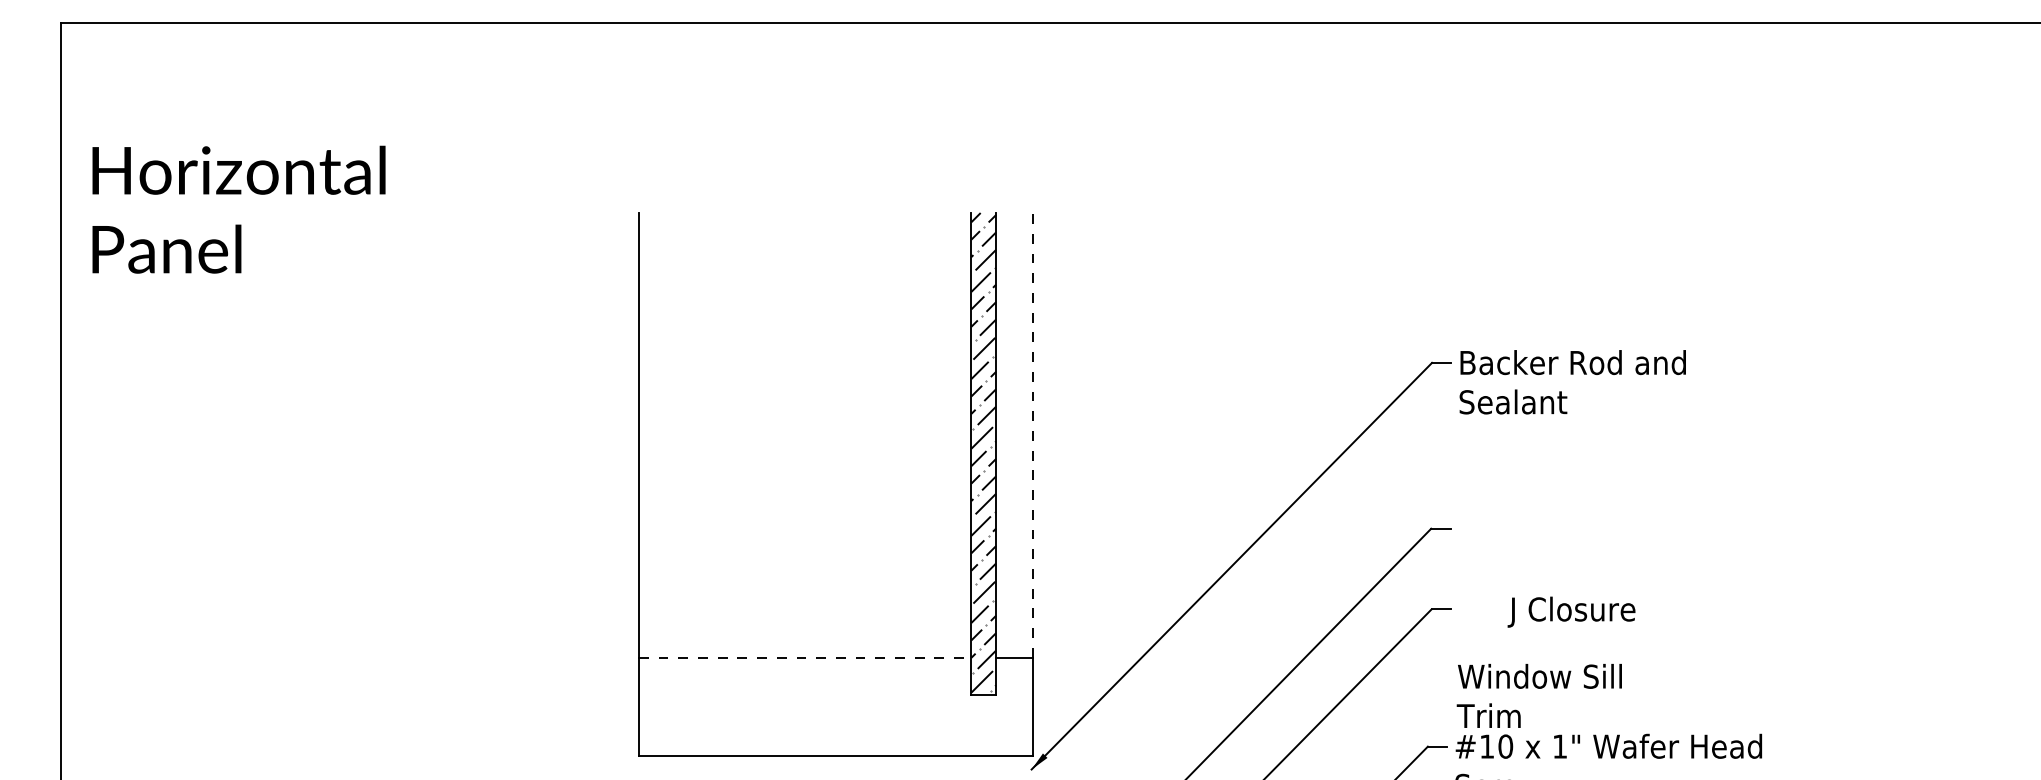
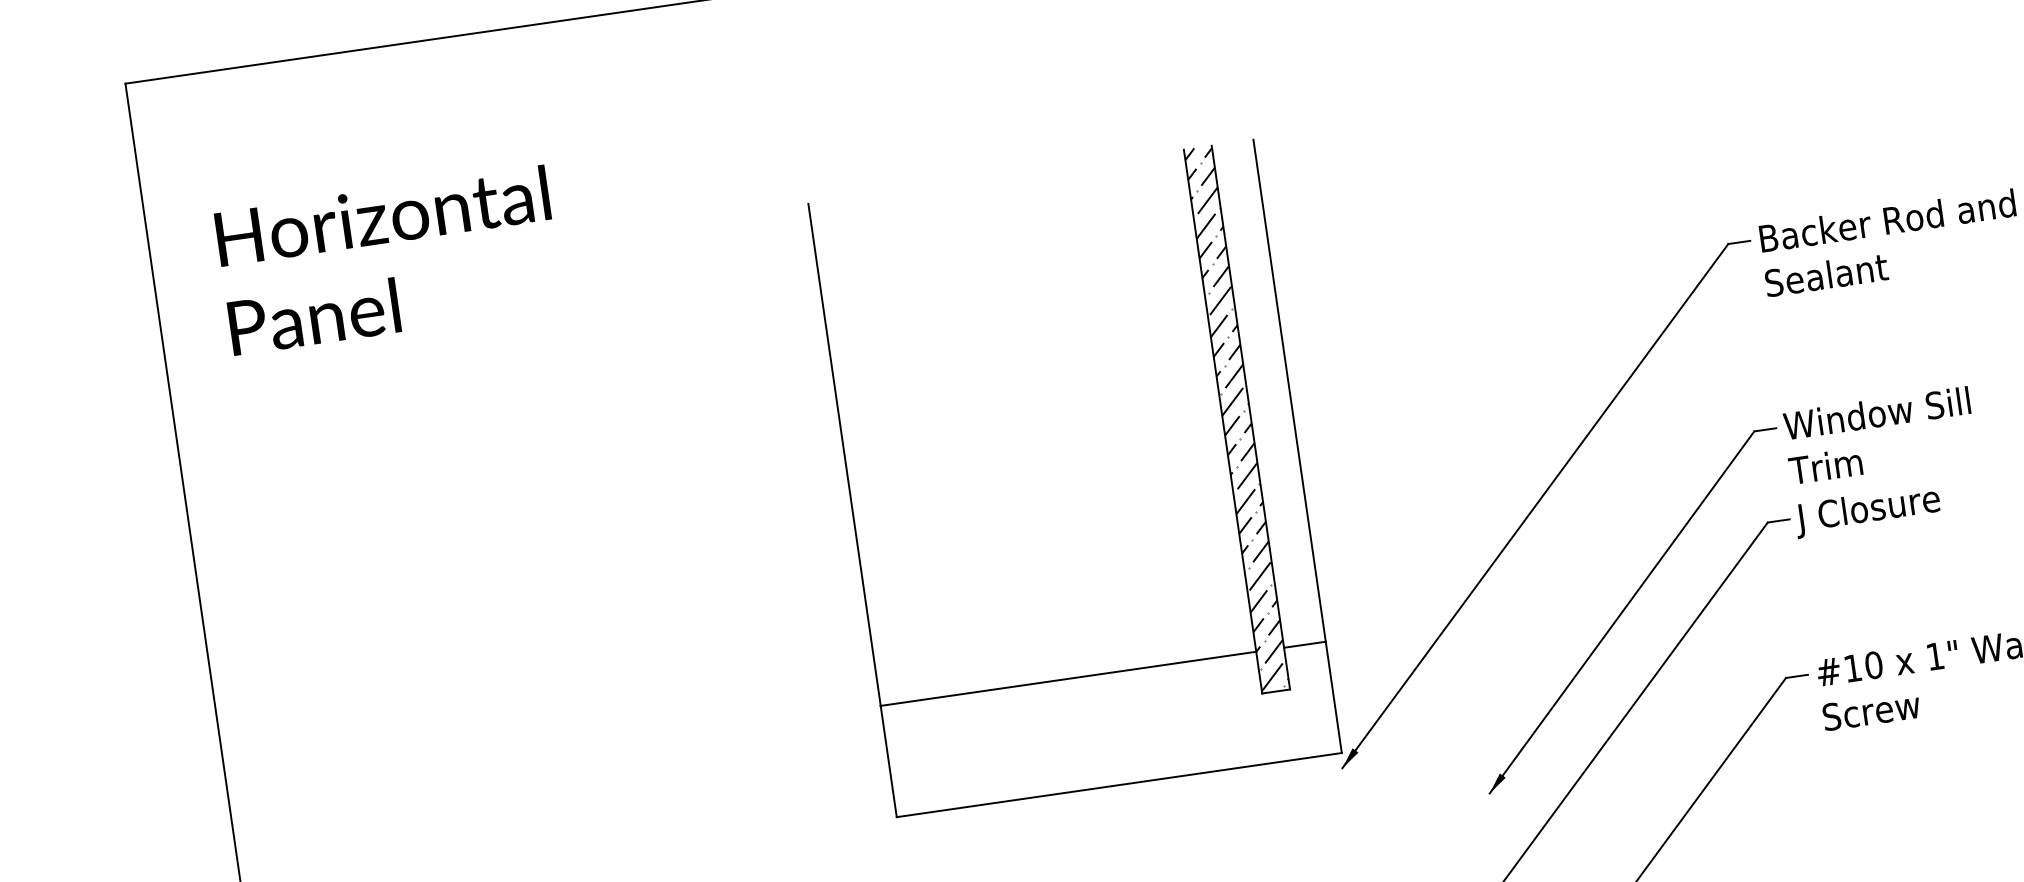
text: (238, 209) -> (388, 260), moved
line: (1033, 434) -> (1290, 389), dashed -> solid
text: (1571, 611) -> (1867, 510), moved
line: (805, 657) -> (1068, 678), dashed -> solid
text: (1538, 695) -> (1878, 435), moved

